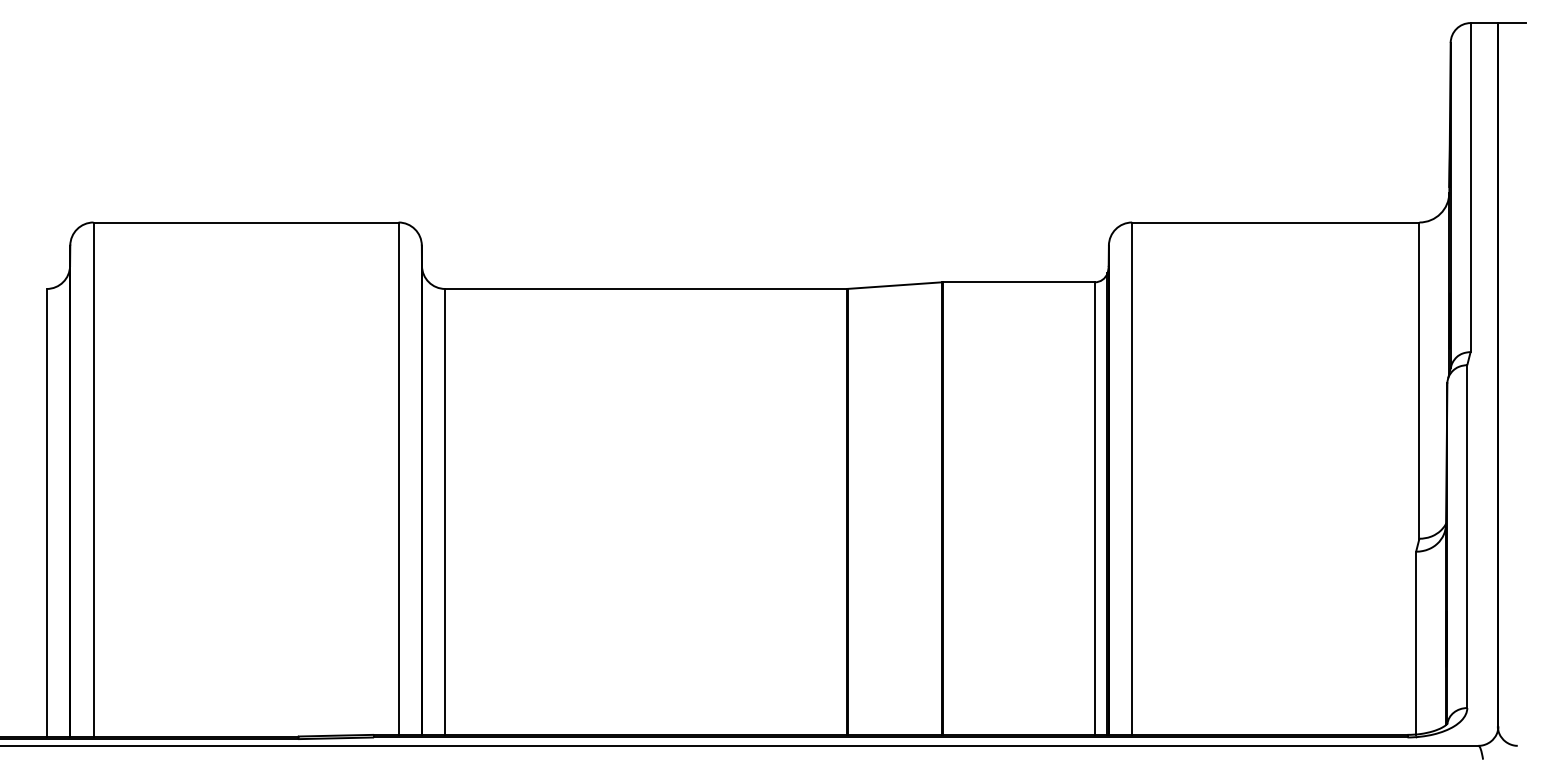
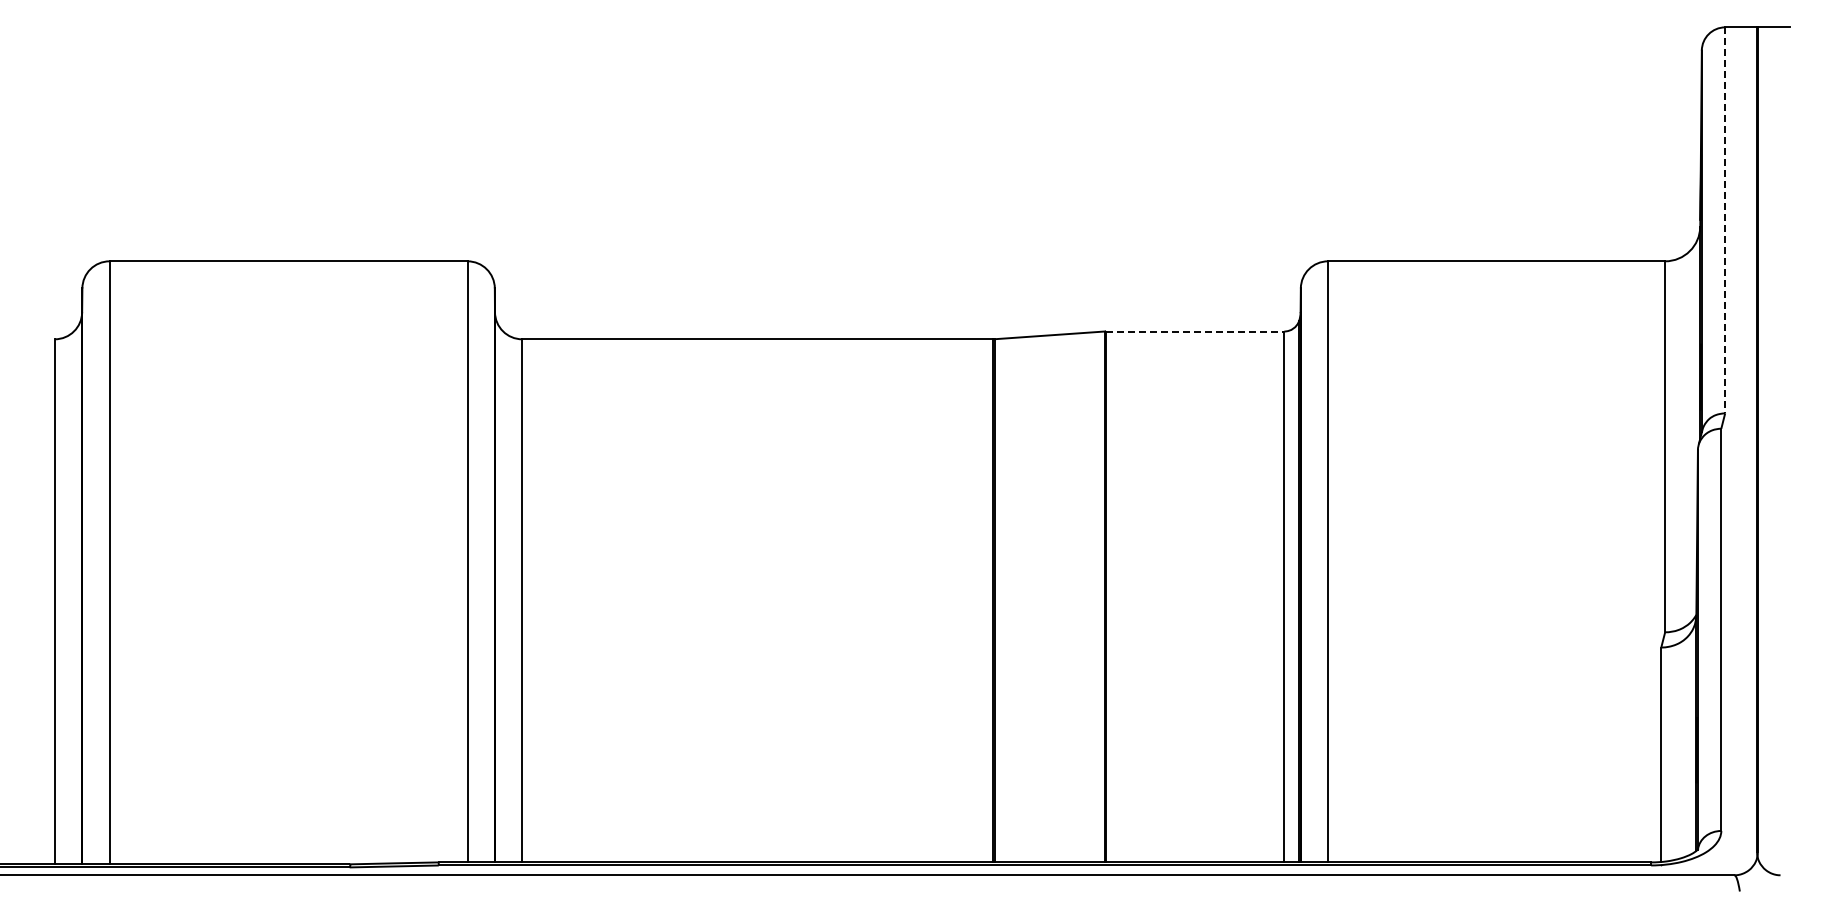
line: (1470, 187) -> (1725, 220), solid -> dashed
line: (1019, 282) -> (1195, 331), solid -> dashed

